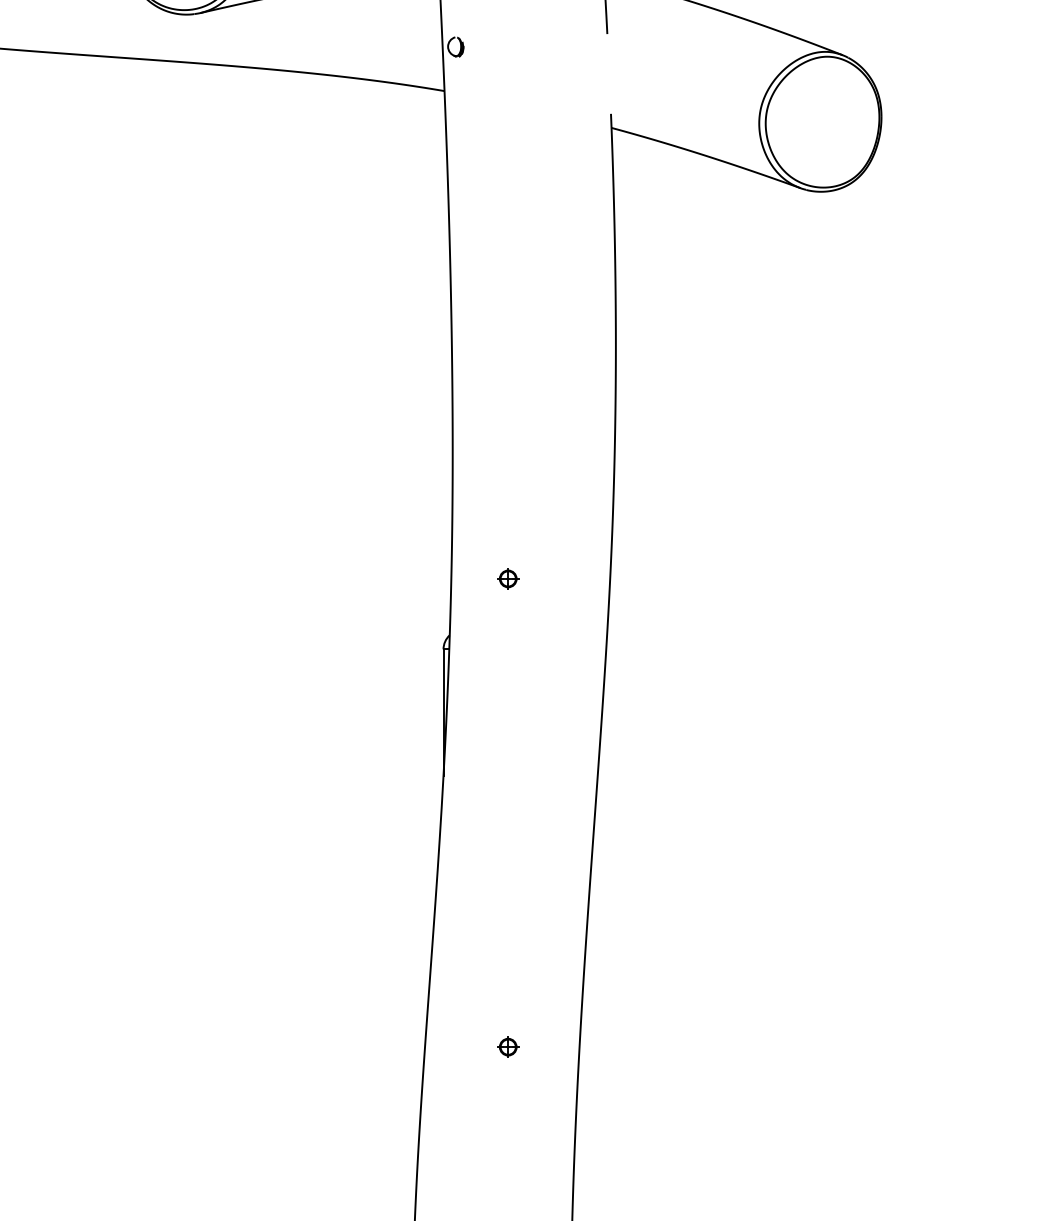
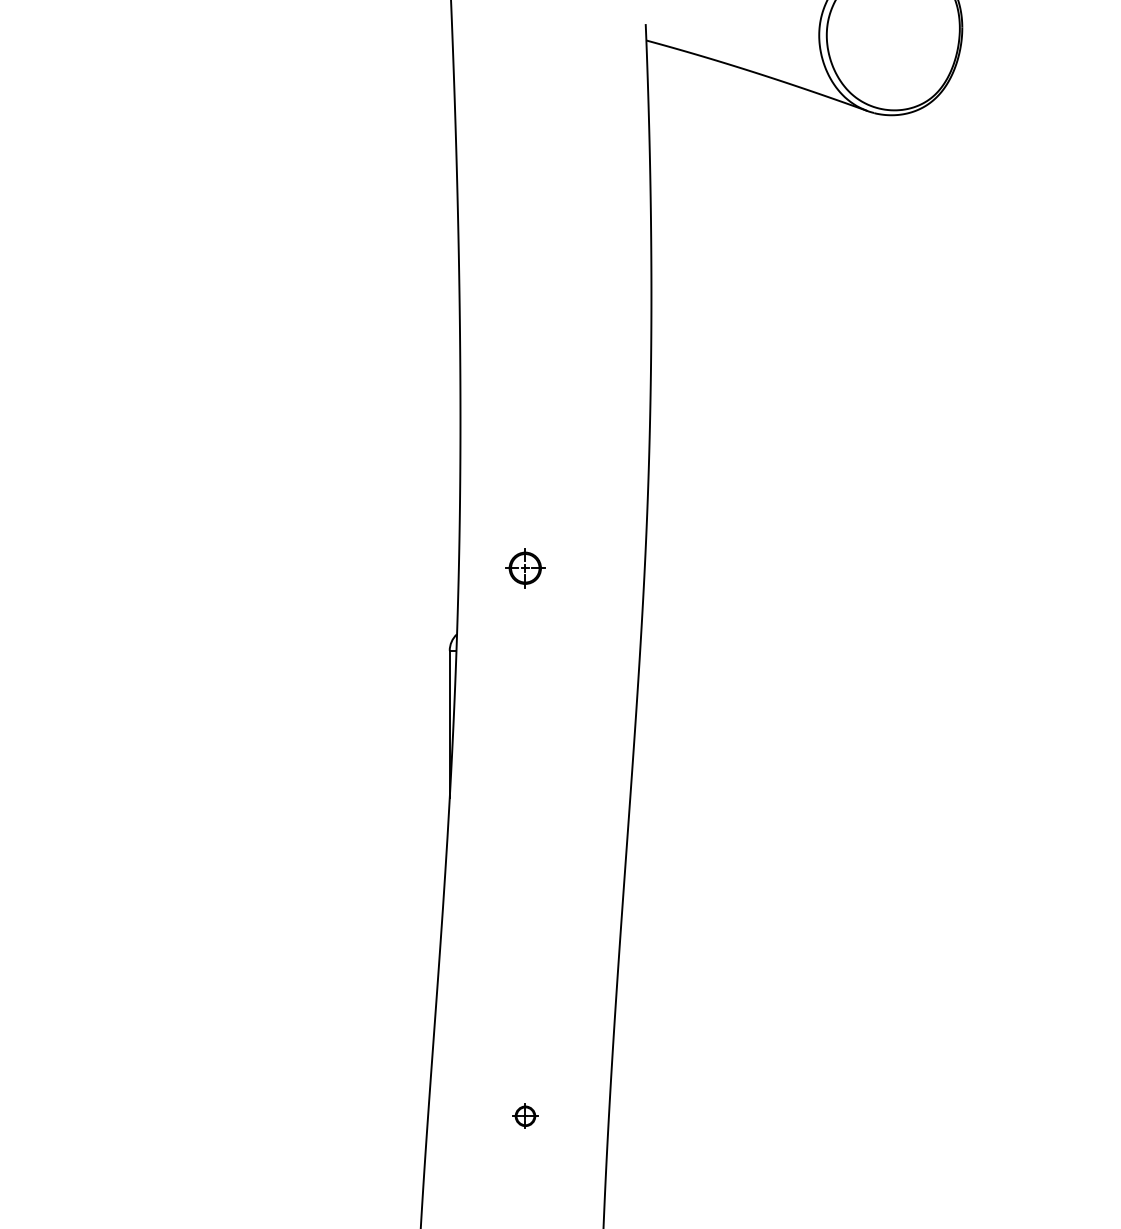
part: (508, 578) -> (525, 567), size x1.6

